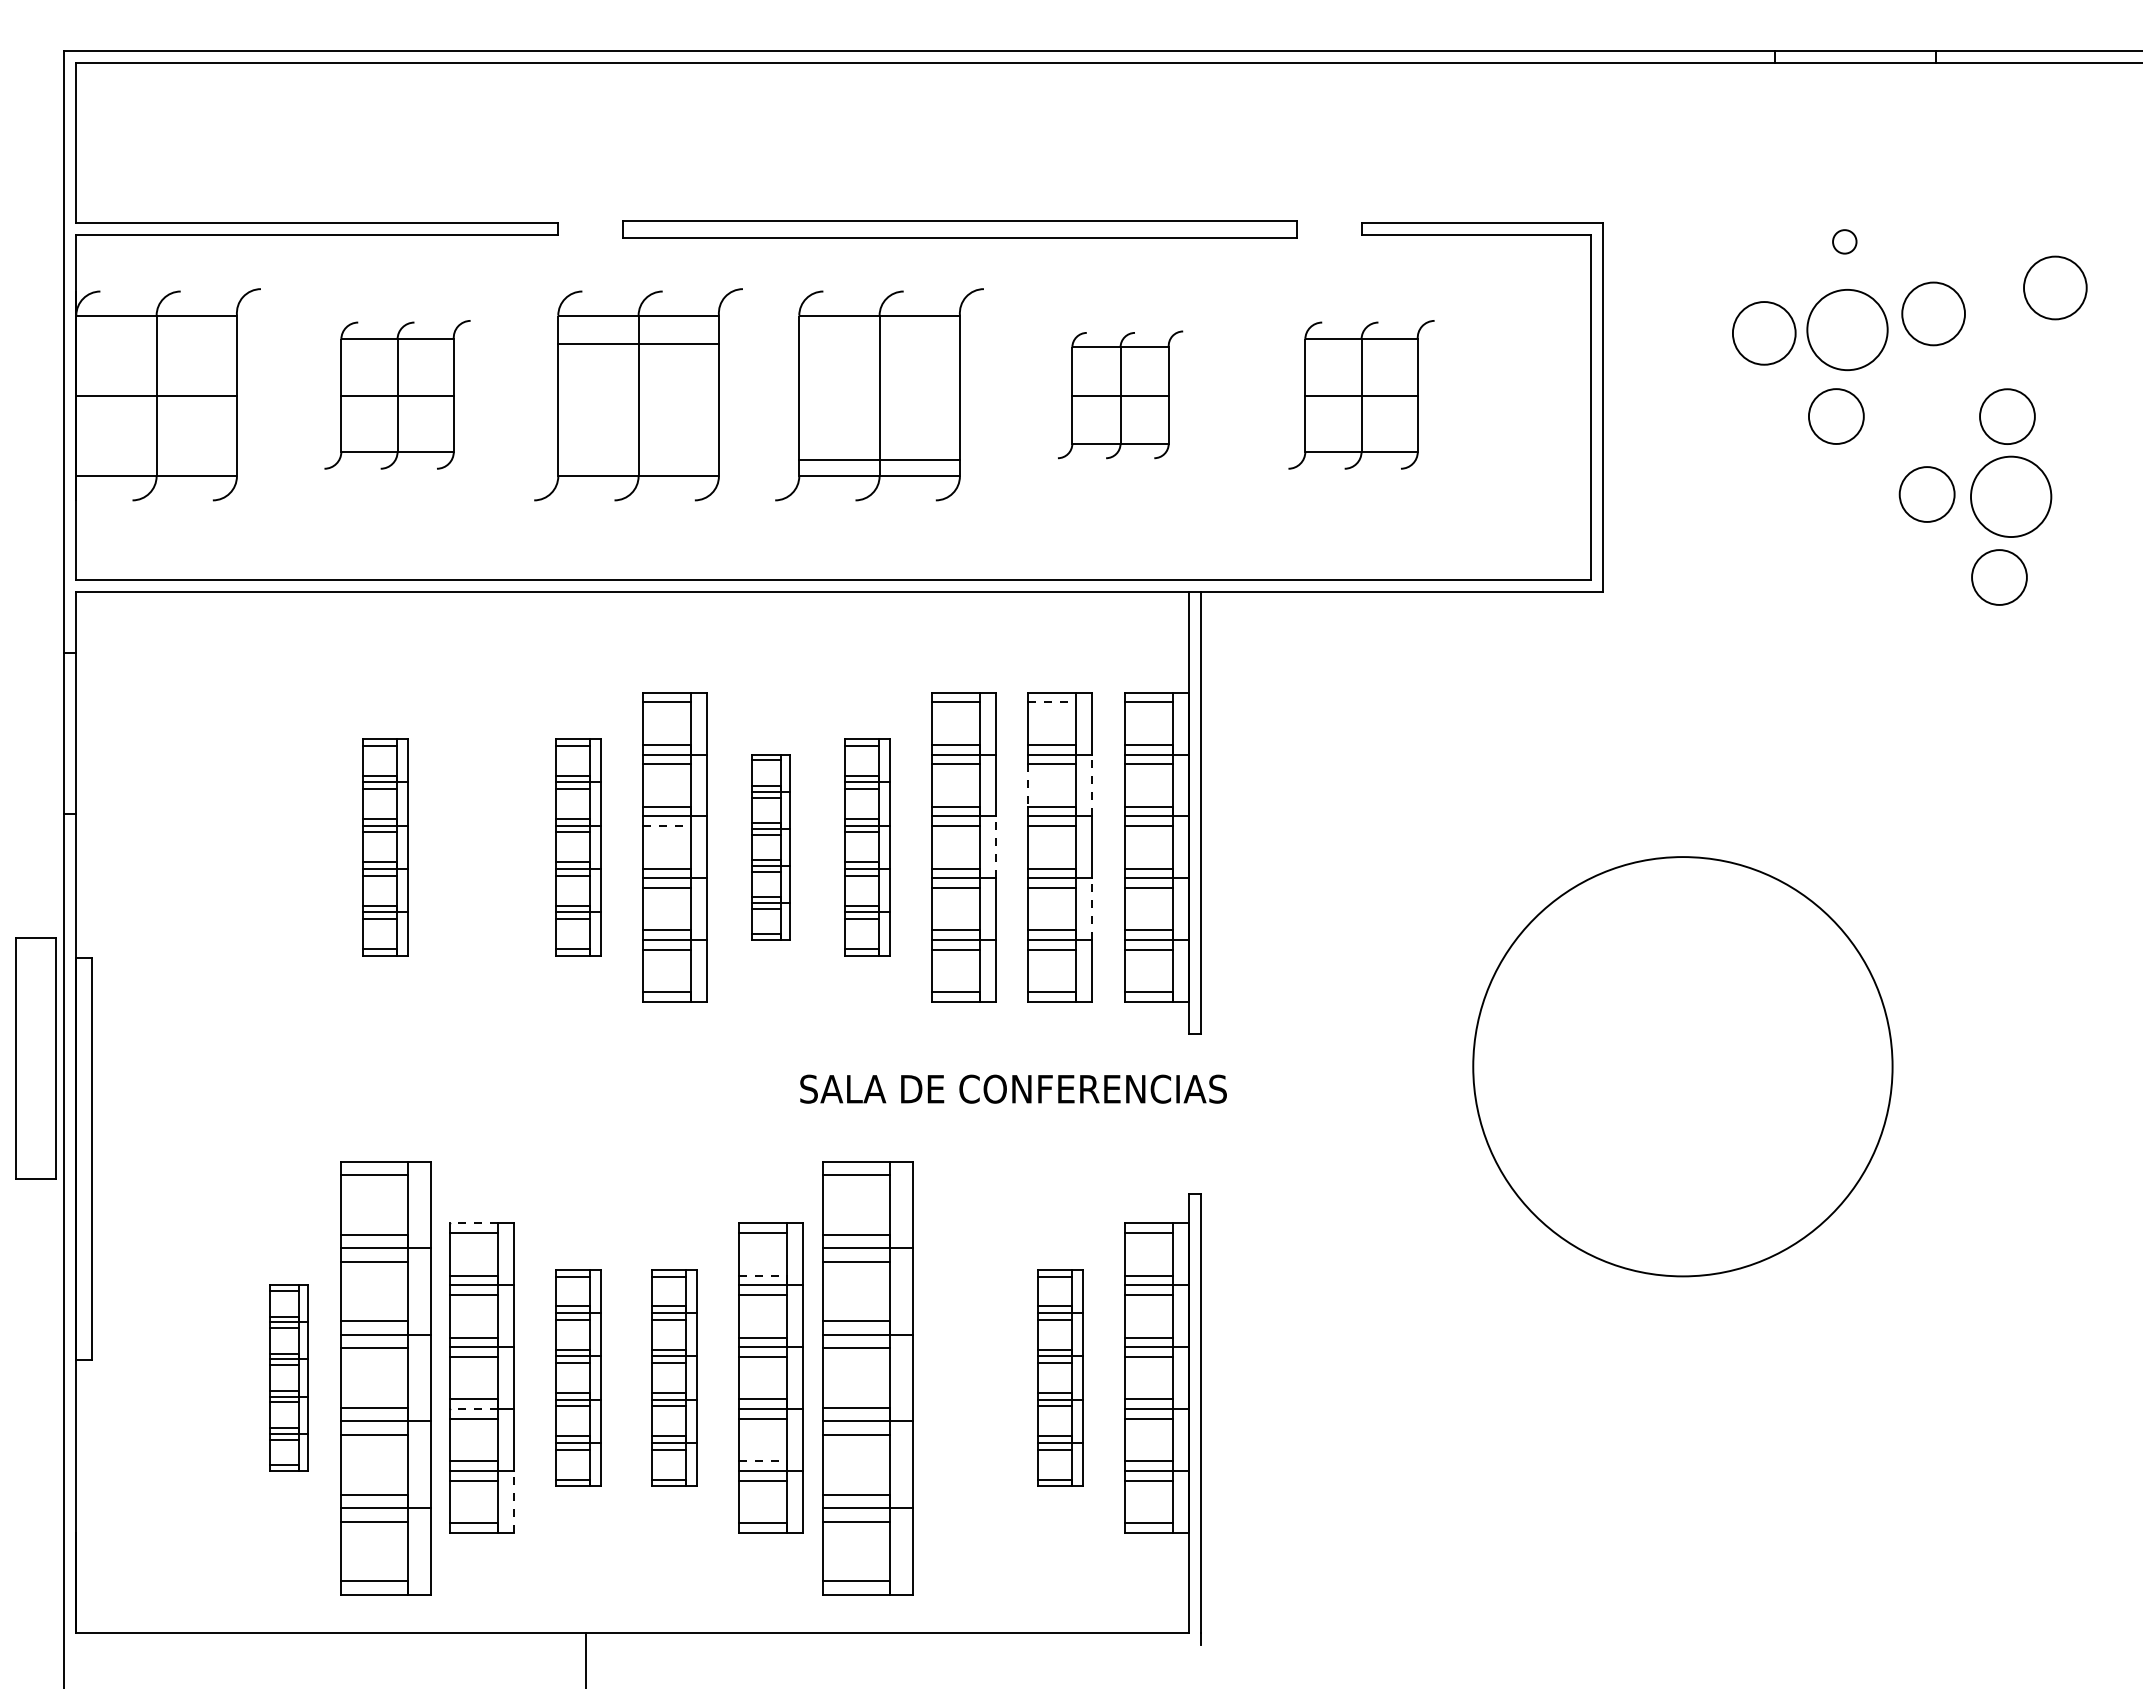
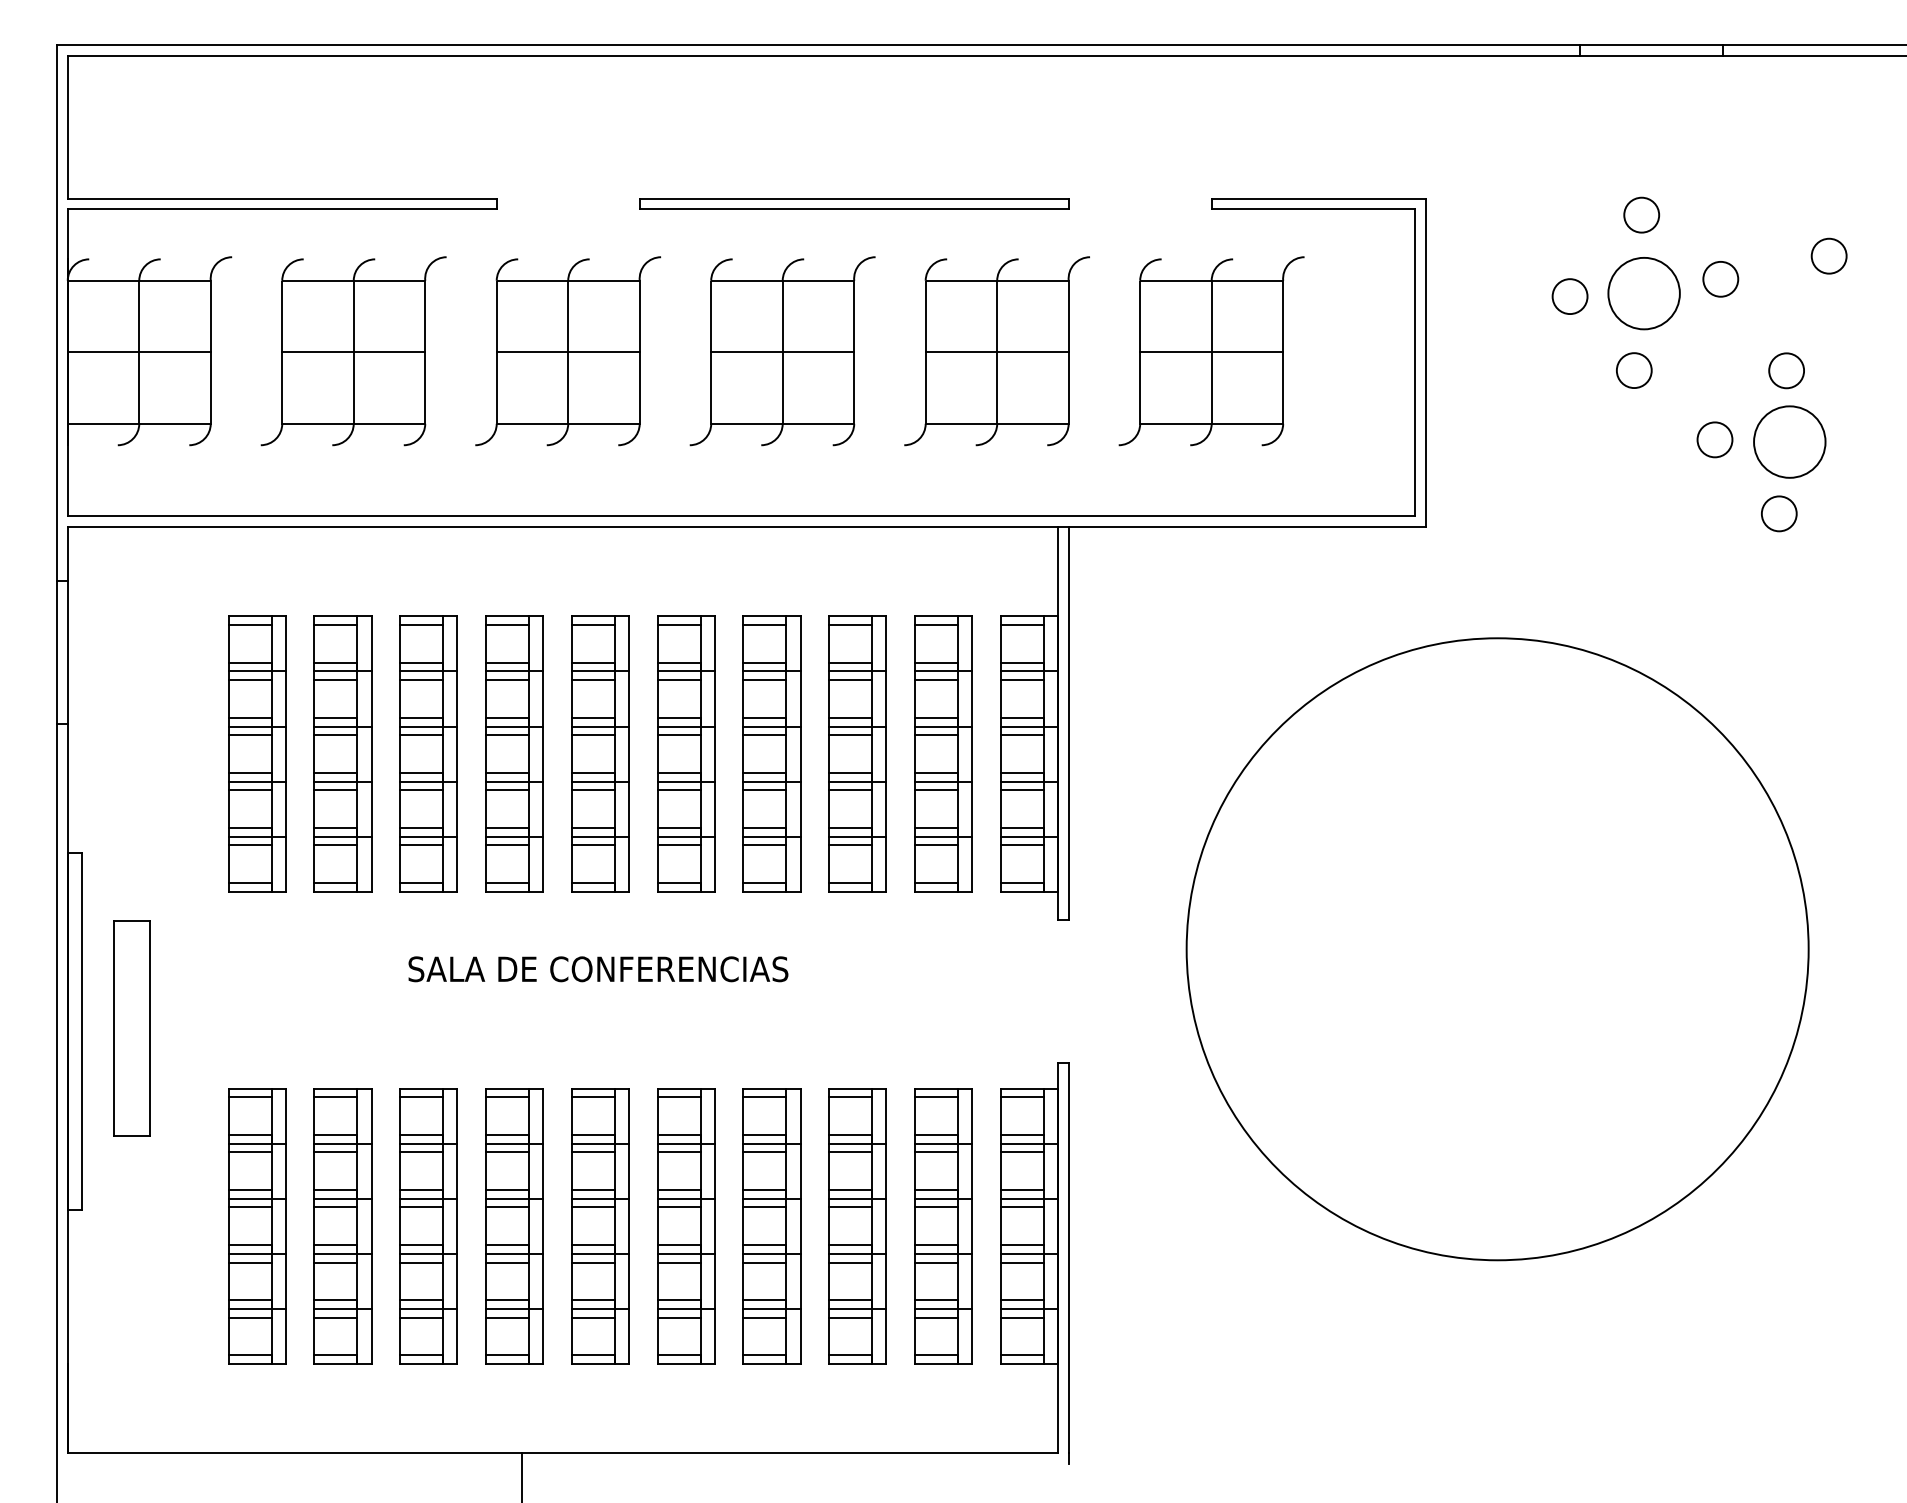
part: (959, 228) -> (853, 203), size x0.71
circle: (1844, 241) -> (1641, 214), size x1.67
circle: (2055, 287) -> (1829, 255), size x0.62
circle: (1933, 313) -> (1720, 278), size x0.62
circle: (1763, 332) -> (1569, 295), size x0.62
line: (638, 343) -> (568, 351), moved
part: (397, 394) -> (353, 351), size x1.43
part: (1120, 394) -> (997, 351), size x1.67
part: (1361, 394) -> (1211, 351), size x1.43
circle: (1836, 416) -> (1634, 370), size x0.71
circle: (2007, 416) -> (1786, 370), size x0.71
line: (879, 459) -> (782, 351), moved
circle: (1926, 493) -> (1714, 439), size x0.71
circle: (1998, 577) -> (1778, 513), size x0.71
line: (1052, 702) -> (936, 625), dashed -> solid
line: (1028, 785) -> (915, 698), dashed -> solid
line: (1092, 785) -> (972, 698), dashed -> solid
line: (667, 826) -> (593, 735), dashed -> solid
part: (288, 847) -> (256, 754), added
part: (385, 847) -> (342, 754), size x1.43
part: (481, 847) -> (428, 754), added
part: (578, 847) -> (514, 754), size x1.43
part: (770, 847) -> (685, 754), size x1.67
part: (867, 847) -> (771, 754), size x1.43
line: (996, 847) -> (886, 754), dashed -> solid
line: (1092, 909) -> (972, 809), dashed -> solid
part: (35, 1058) -> (132, 1028), moved
circle: (1682, 1066) -> (1497, 949), size x1.67
text: (1013, 1088) -> (598, 968), moved
line: (473, 1223) -> (421, 1088), dashed -> solid
line: (763, 1275) -> (679, 1135), dashed -> solid
part: (288, 1377) -> (256, 1225), size x1.67
part: (385, 1377) -> (342, 1225), size x0.71
part: (578, 1377) -> (514, 1225), size x1.43
part: (674, 1377) -> (600, 1225), size x1.43
part: (867, 1377) -> (771, 1225), size x0.71
part: (963, 1377) -> (857, 1225), added
part: (1059, 1377) -> (942, 1225), size x1.43
line: (473, 1409) -> (421, 1254), dashed -> solid
line: (763, 1461) -> (679, 1300), dashed -> solid
line: (514, 1501) -> (457, 1336), dashed -> solid

